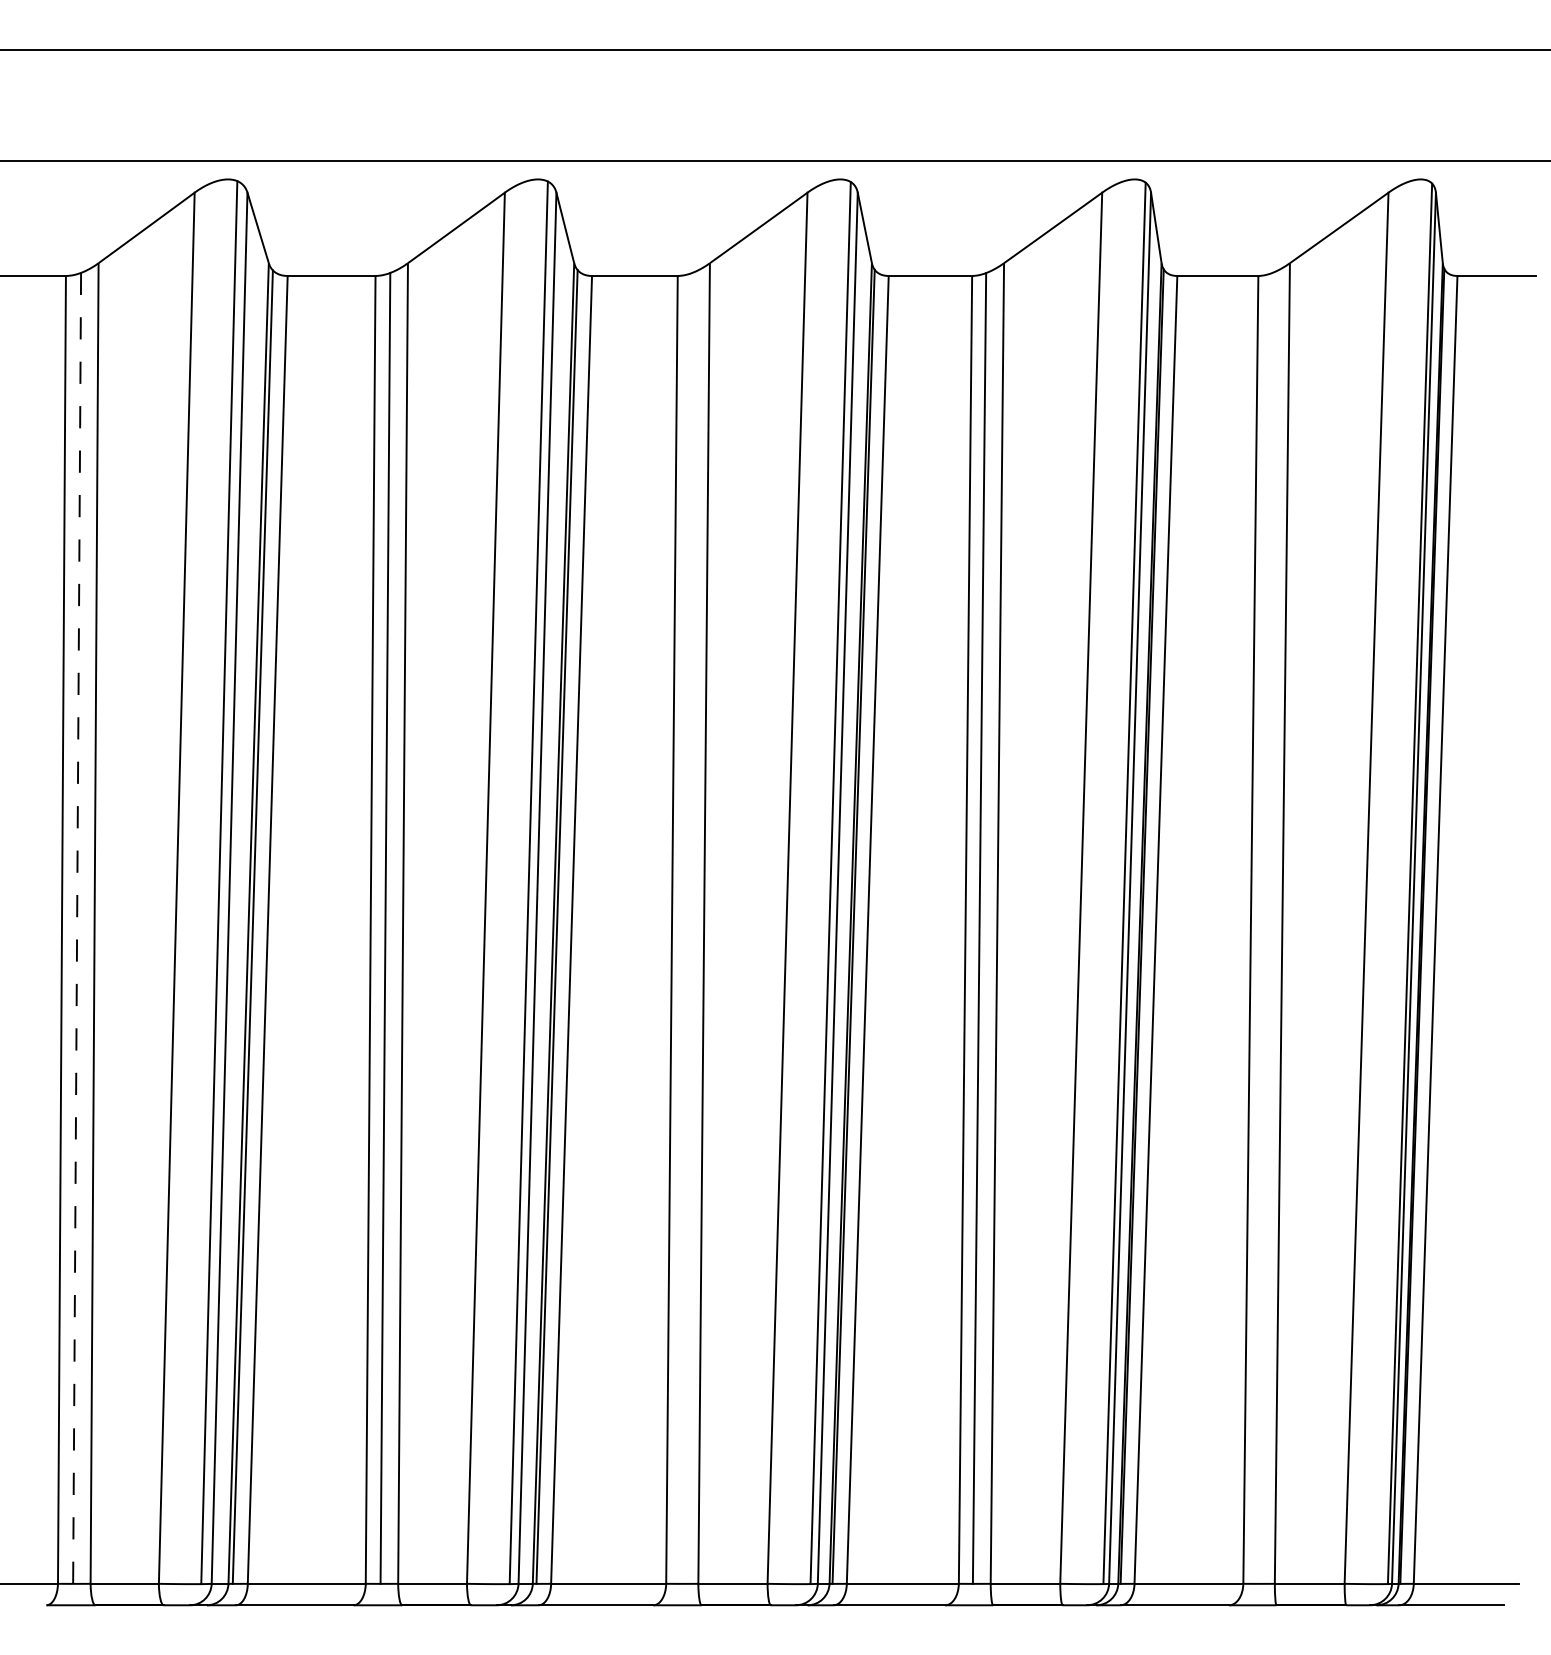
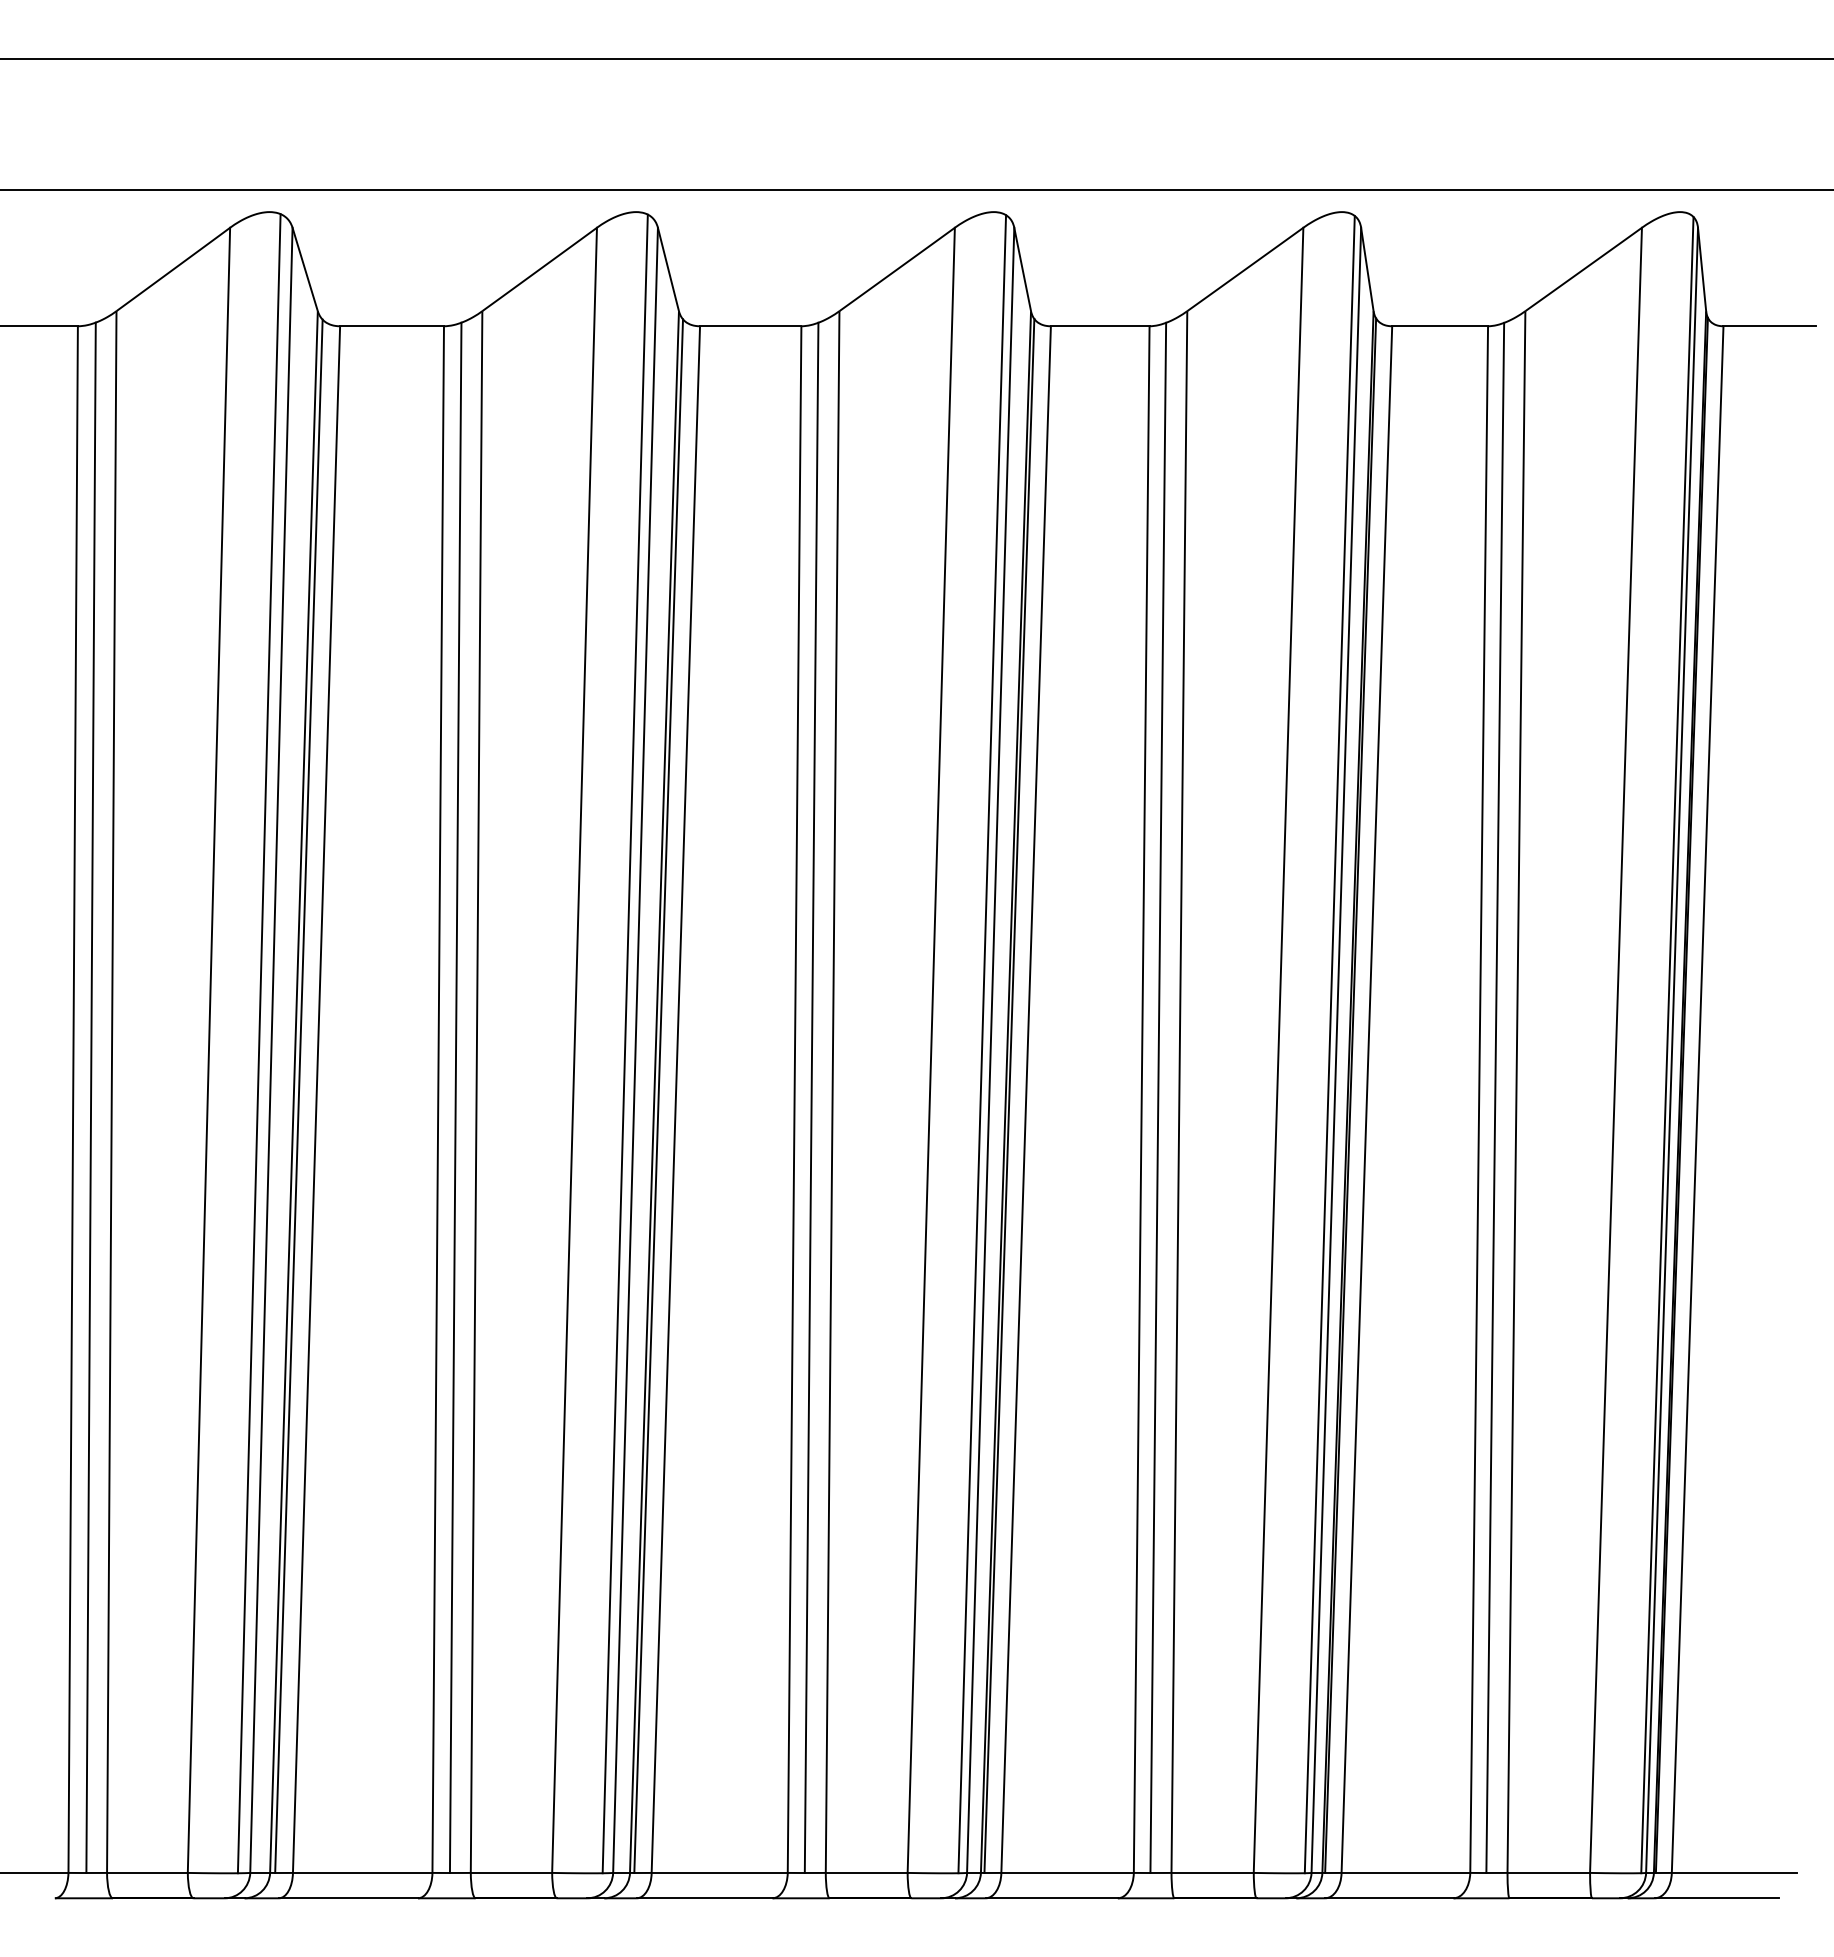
line: (77, 928) -> (91, 1097), dashed -> solid
line: (686, 928) -> (811, 1097), added
line: (1264, 928) -> (1495, 1097), added

